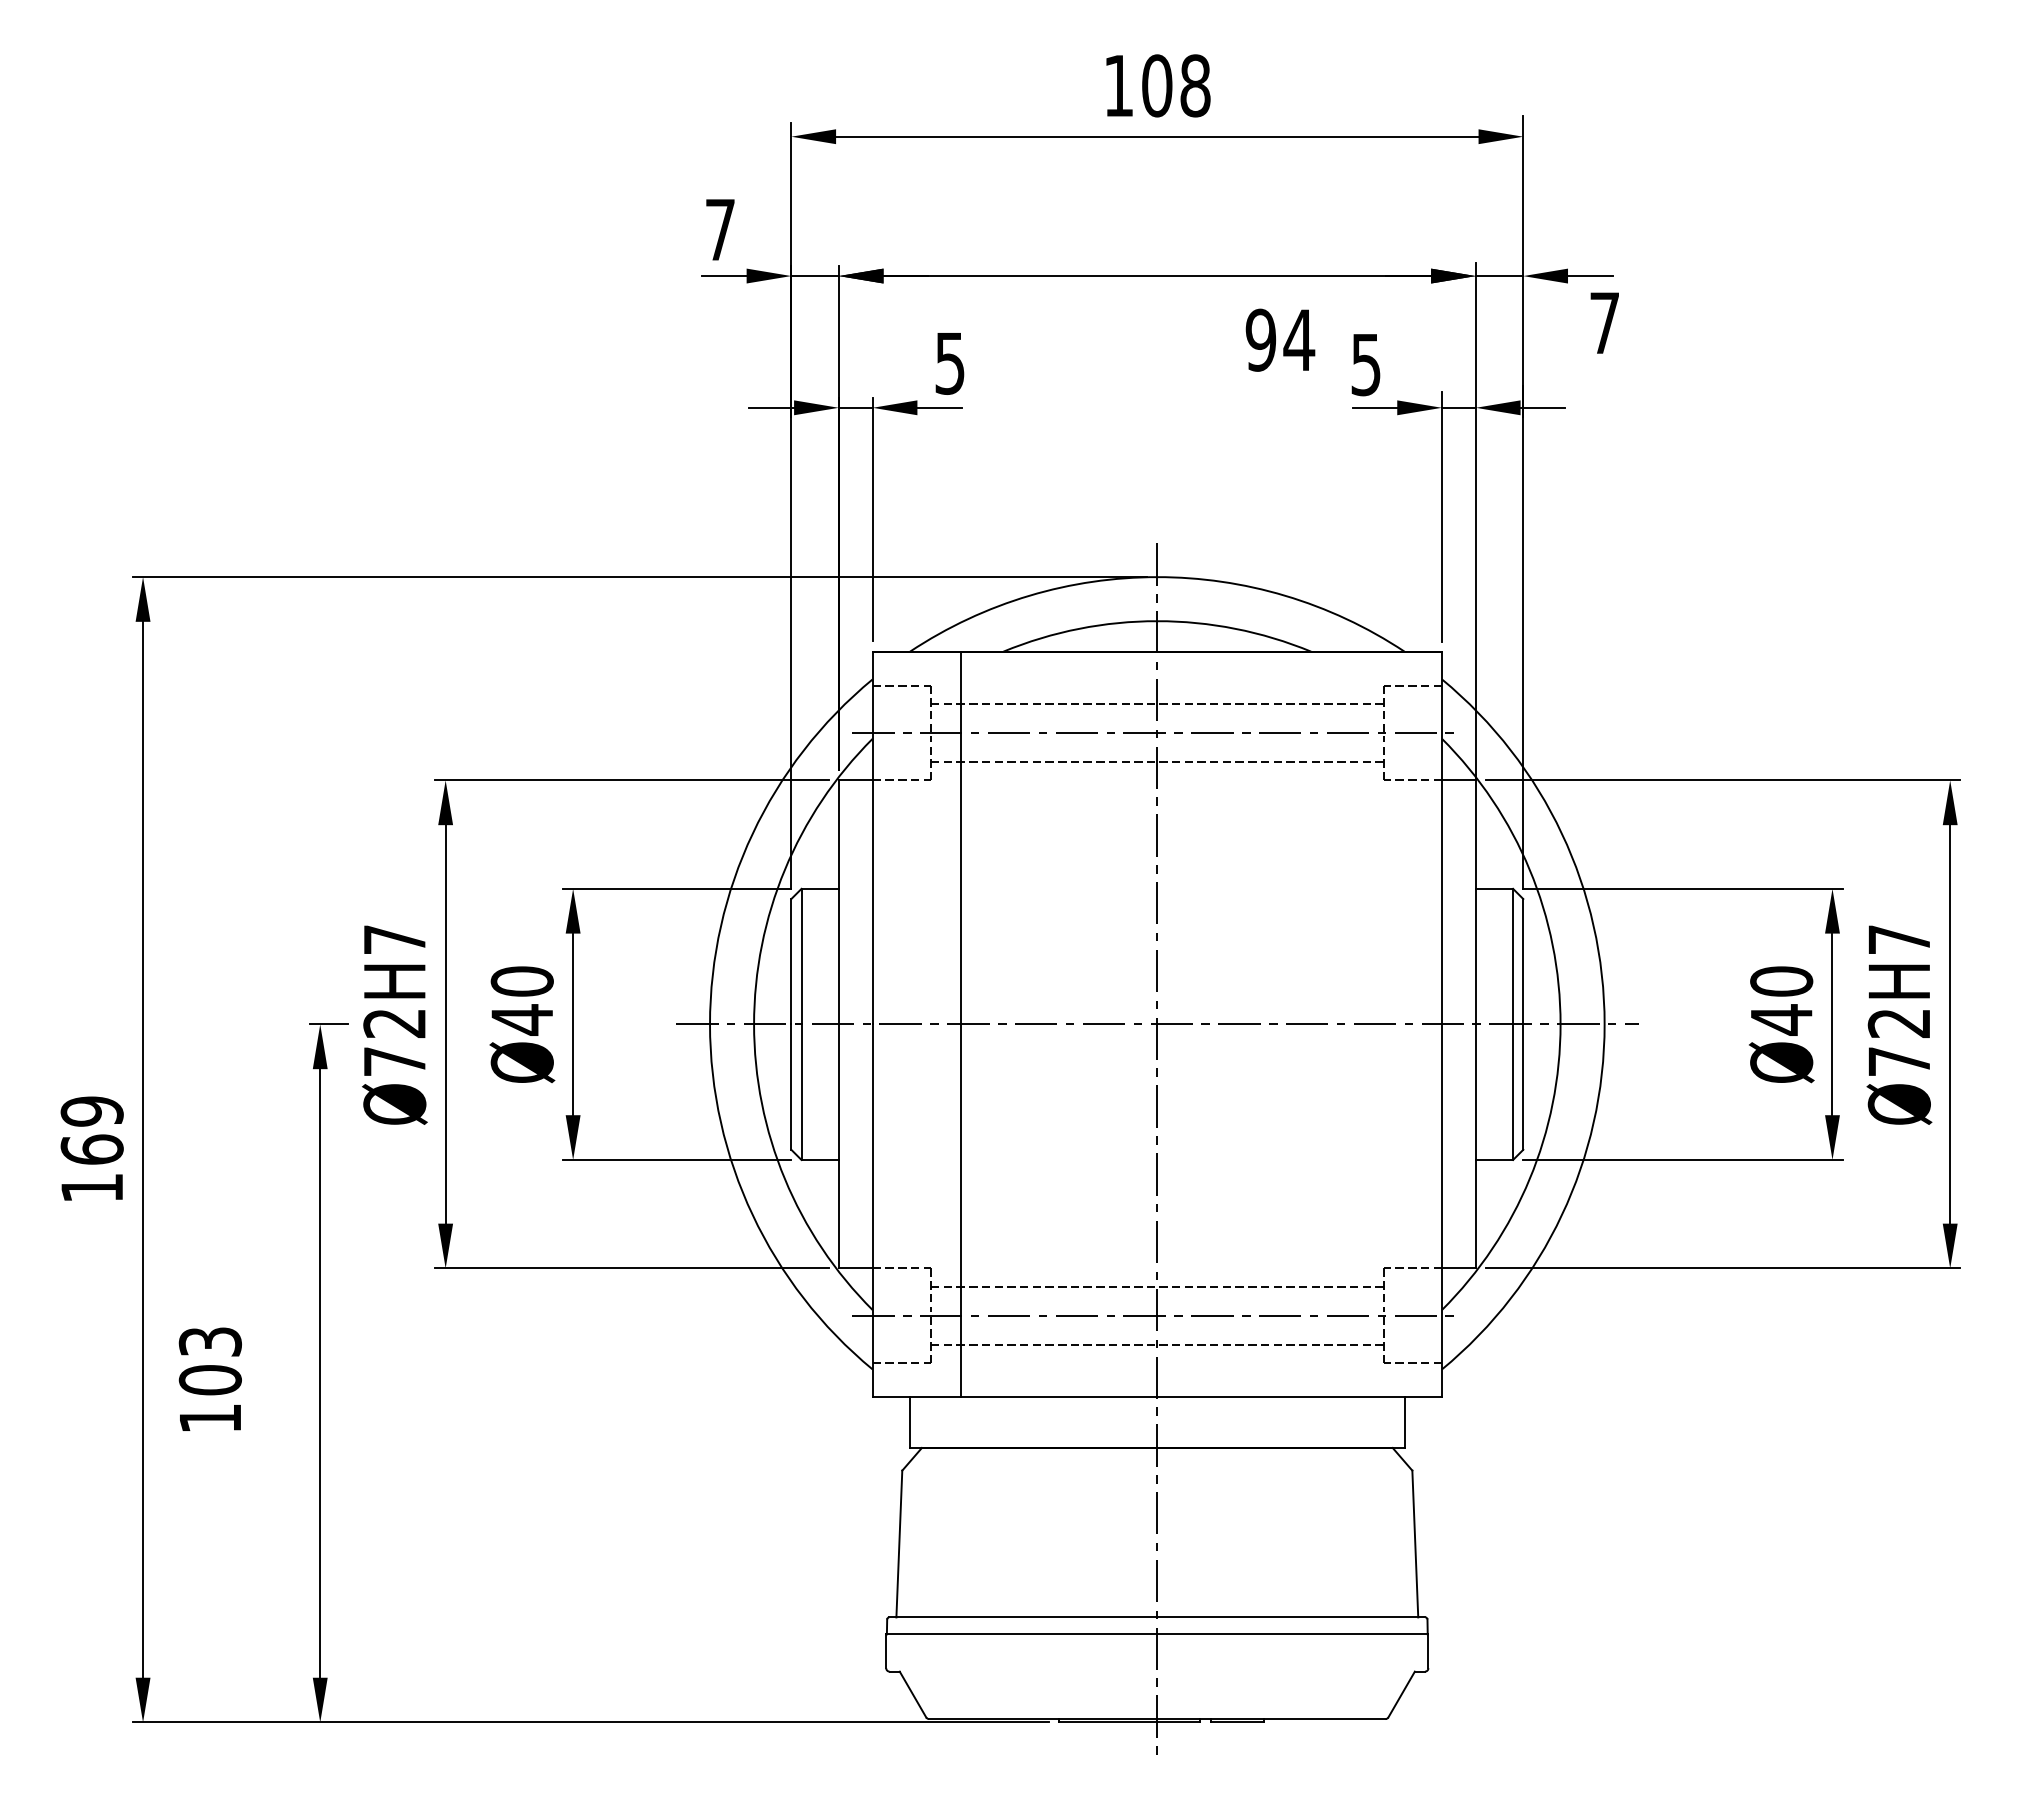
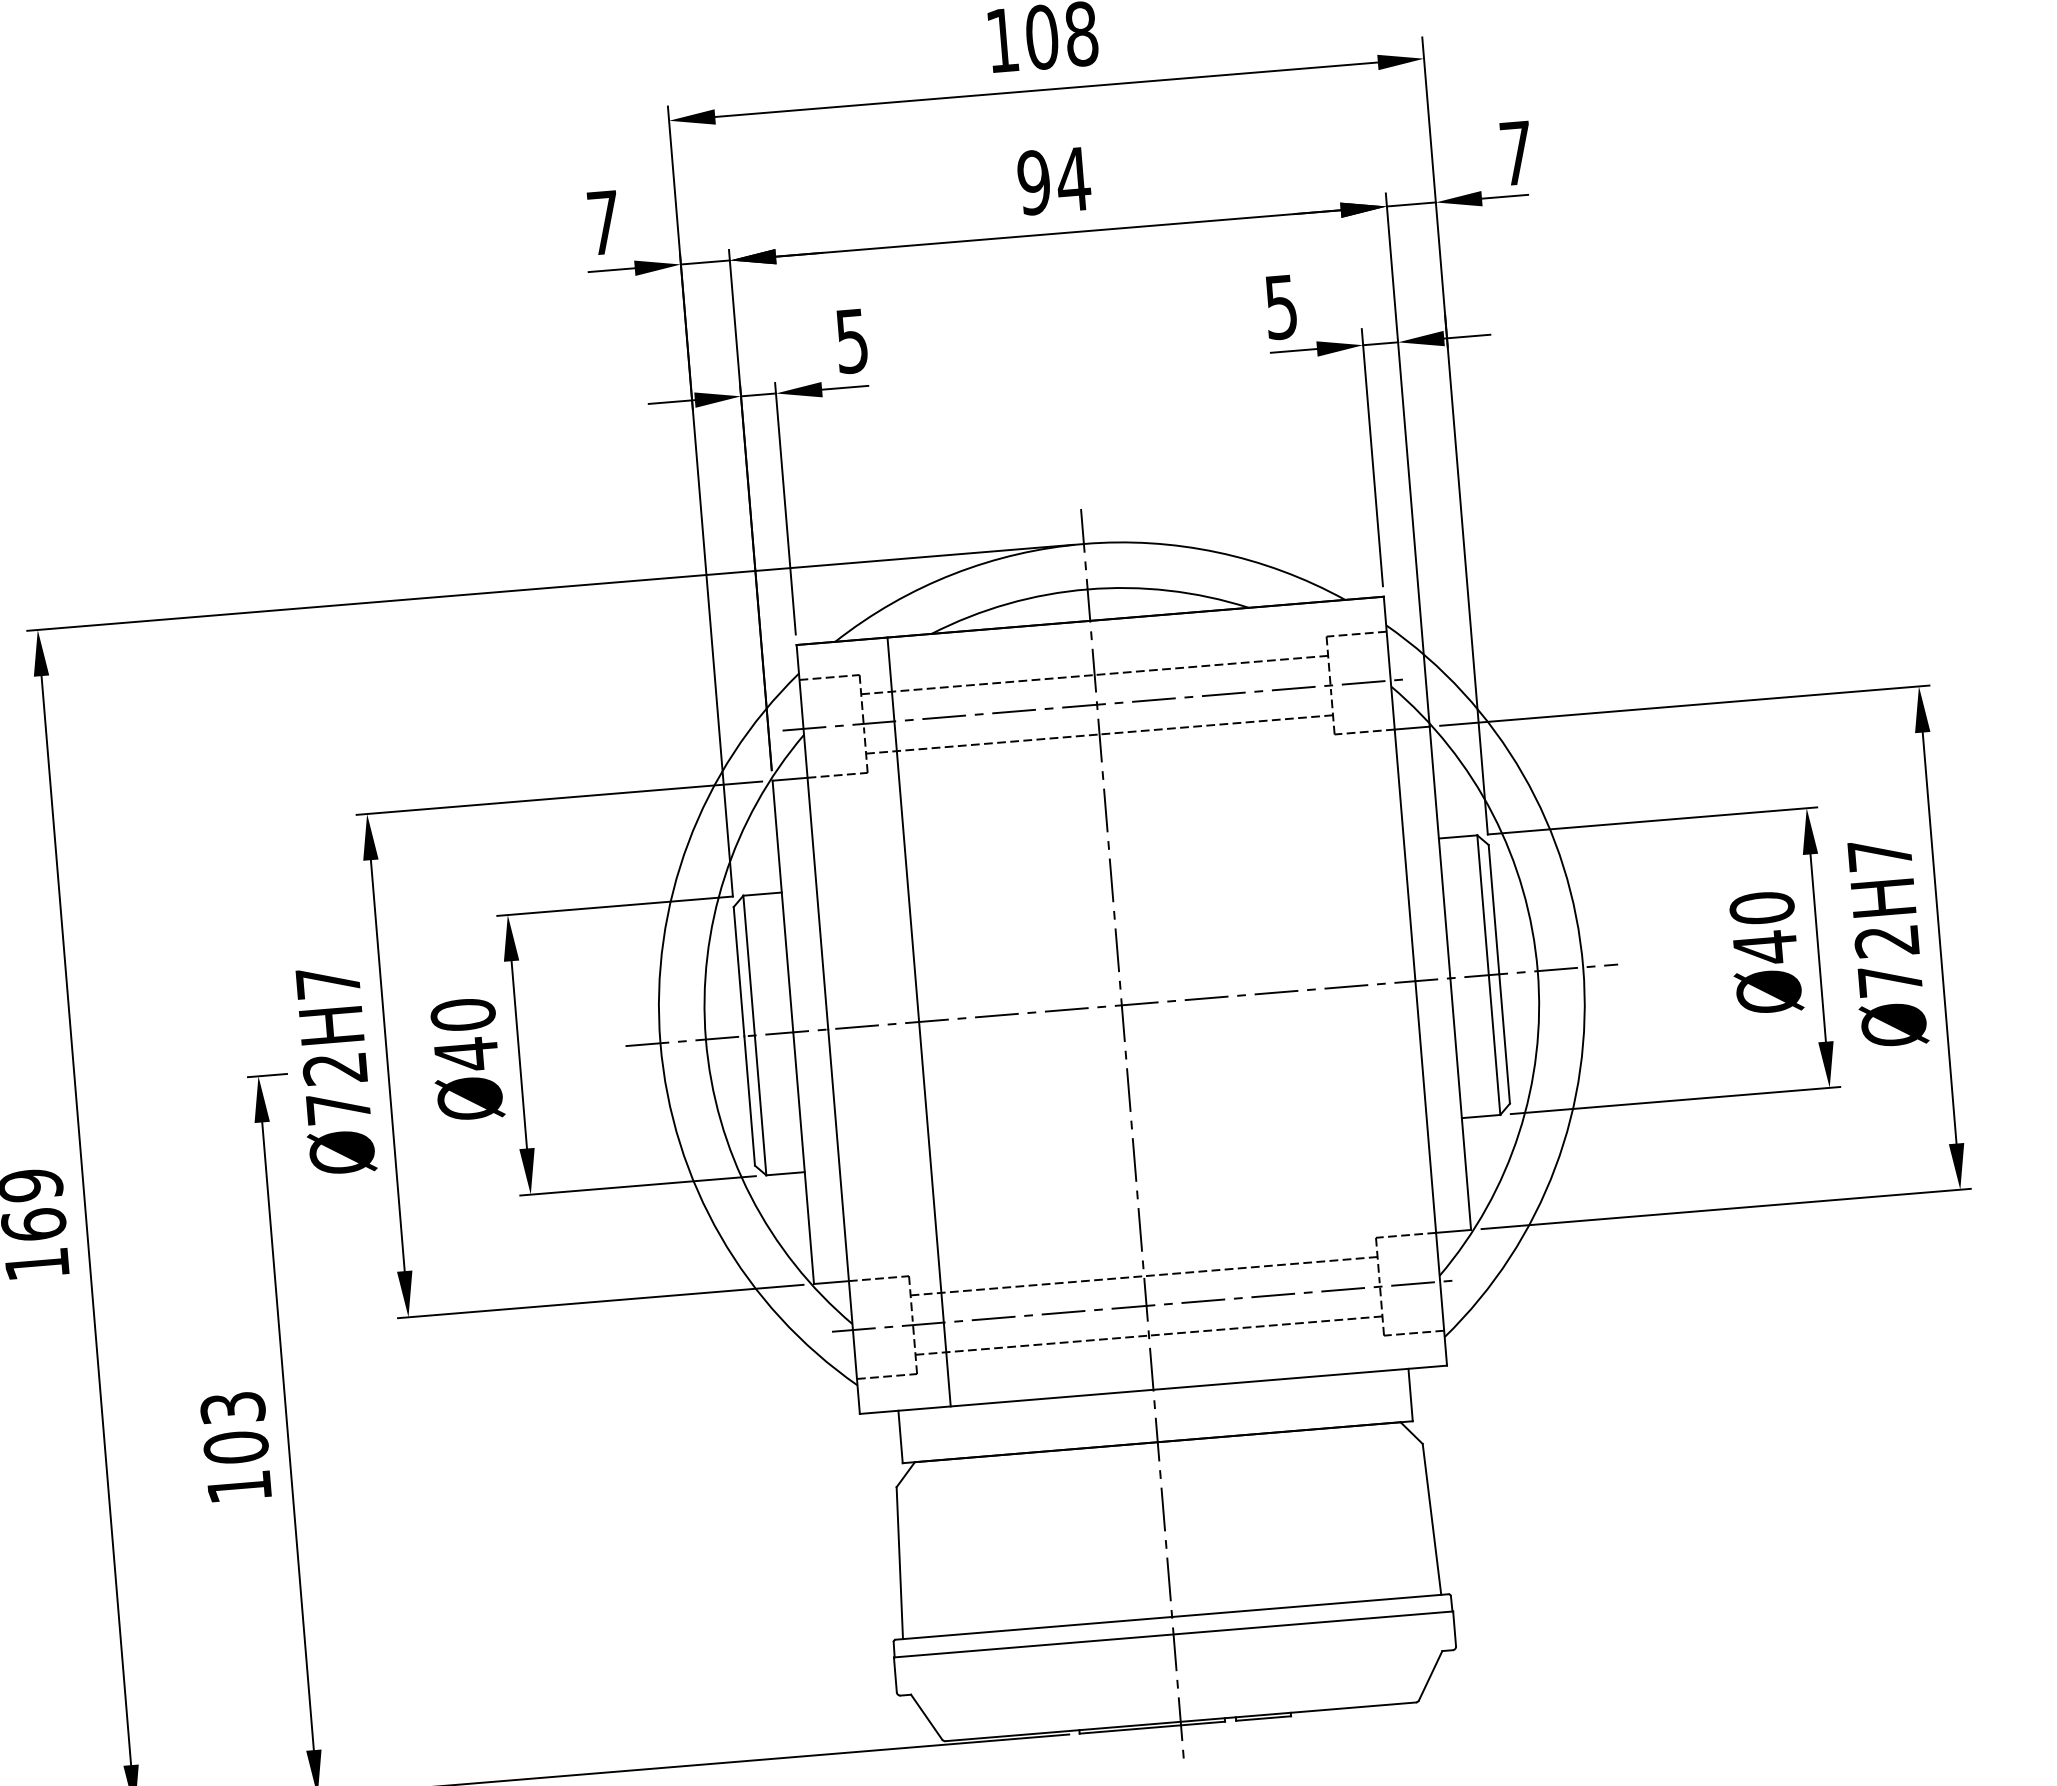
text: (1604, 322) -> (1516, 152), moved
text: (1280, 339) -> (1054, 180), moved
text: (209, 1378) -> (235, 1445), moved

